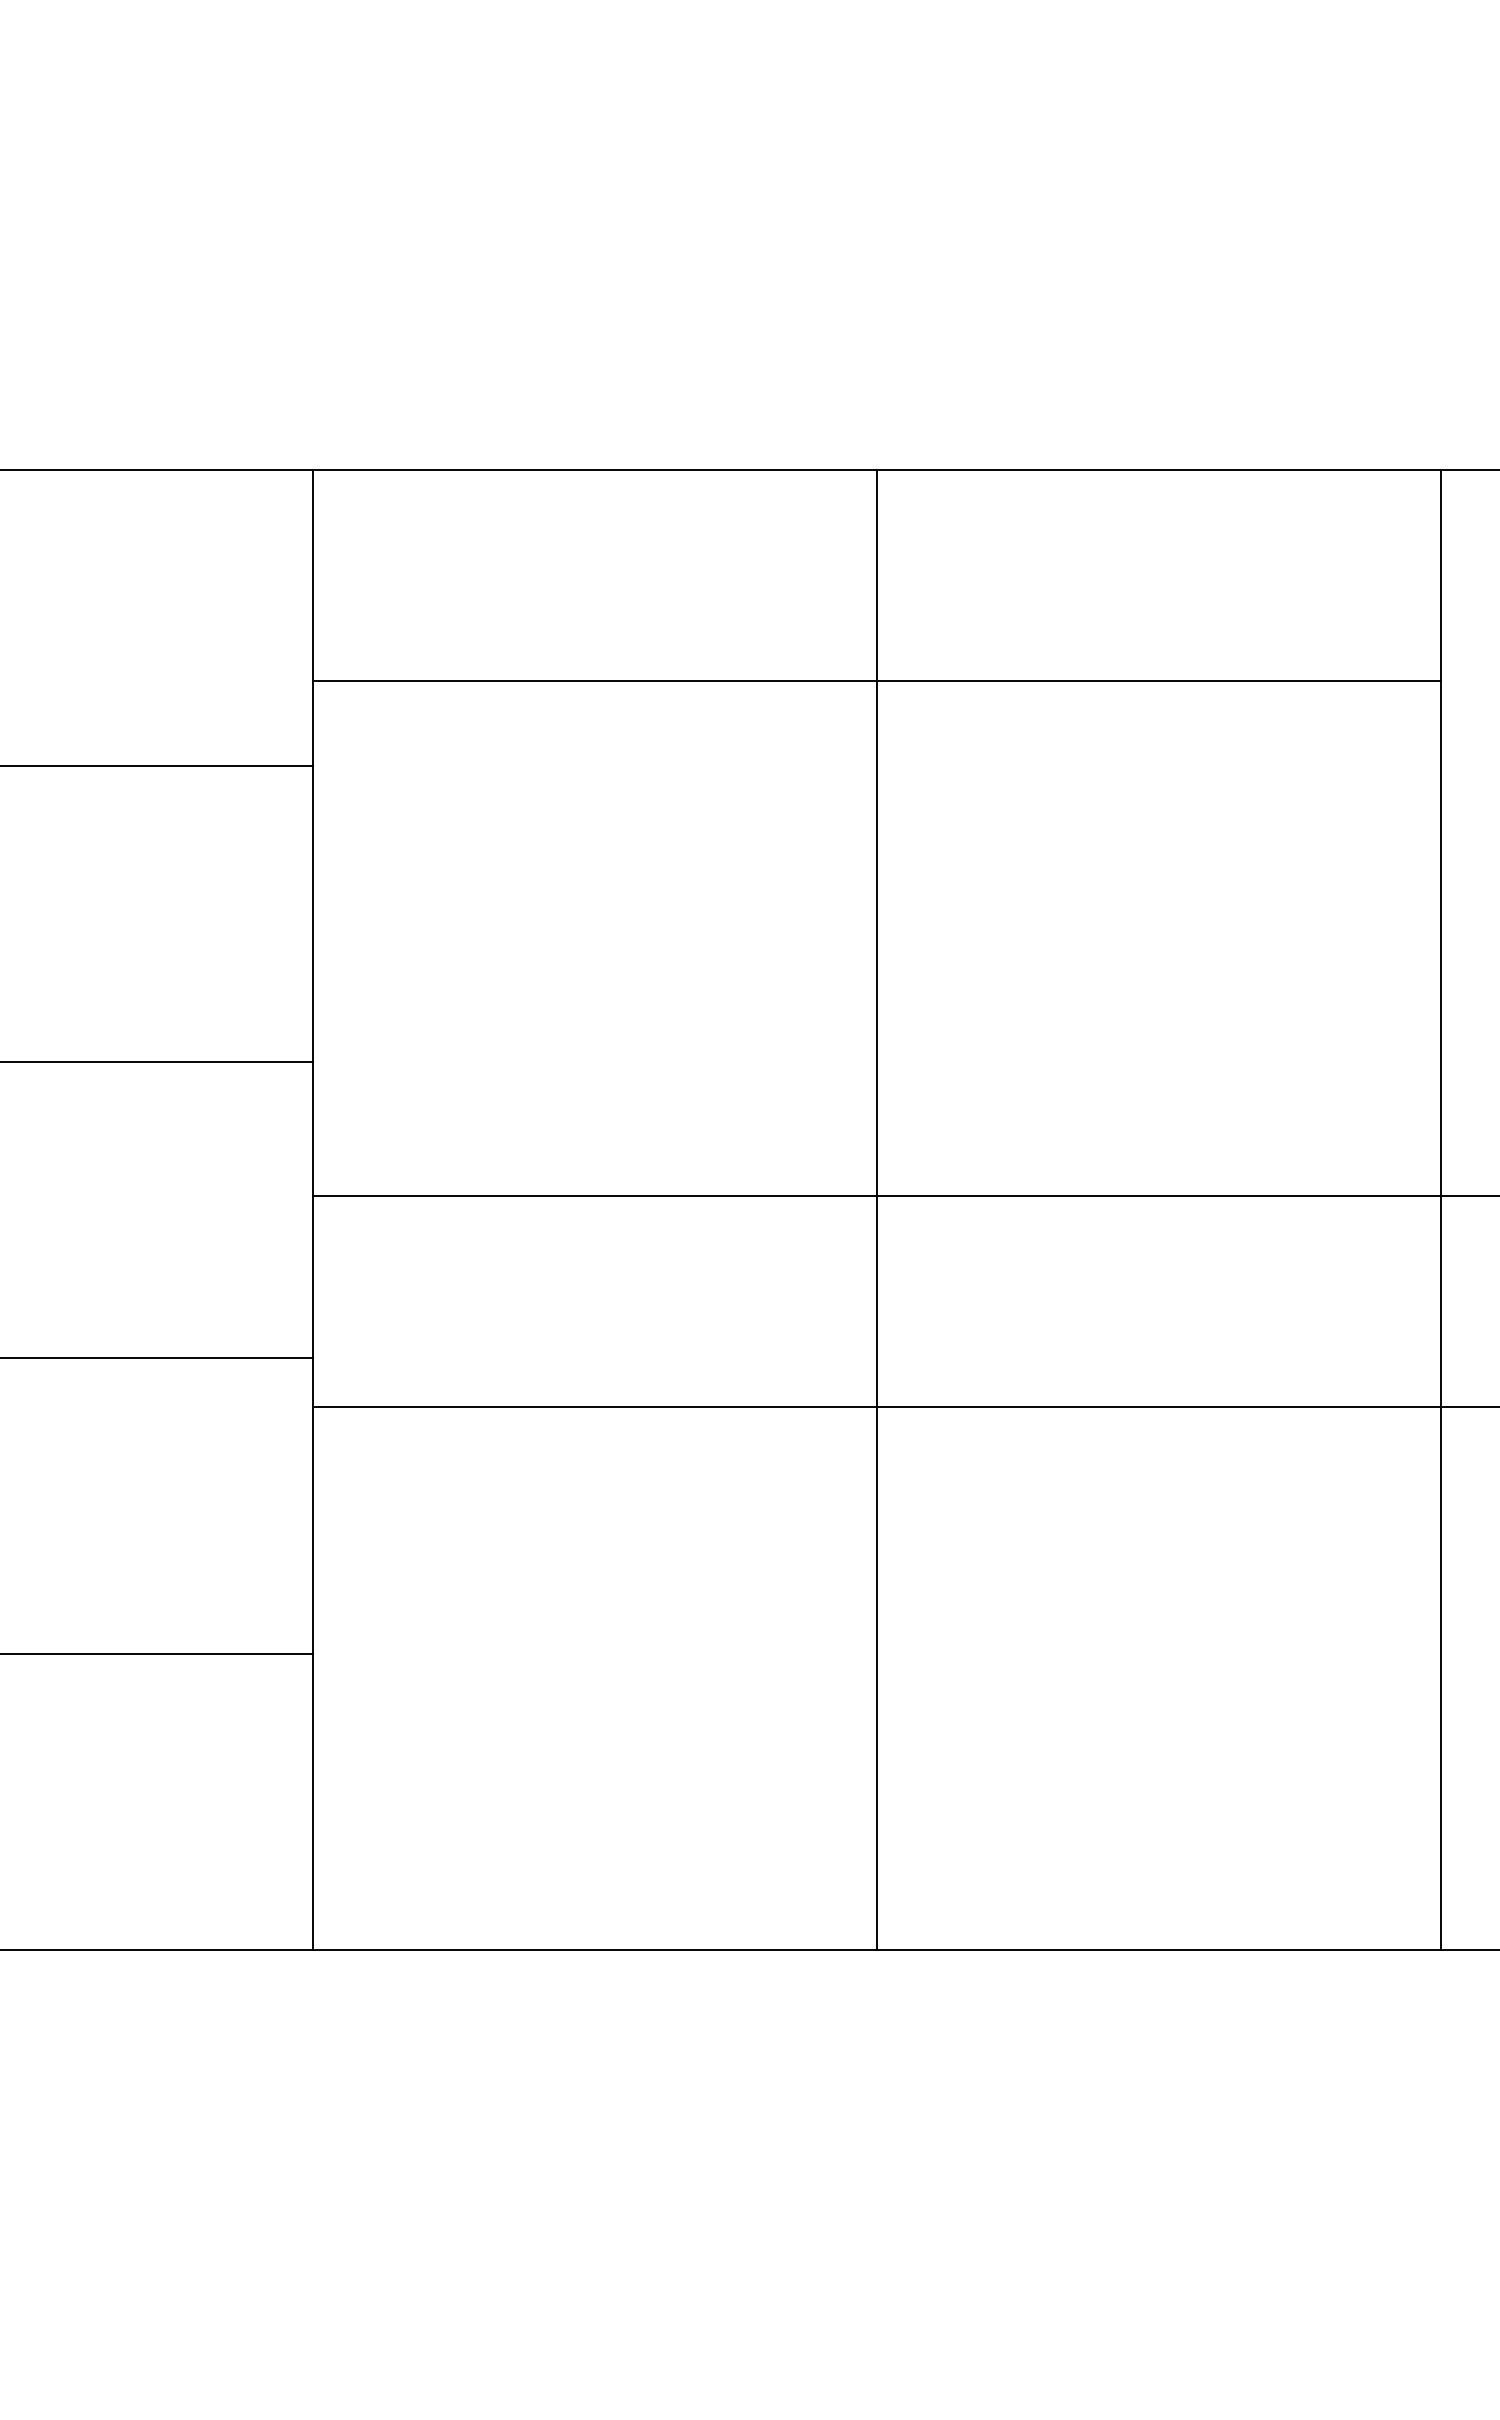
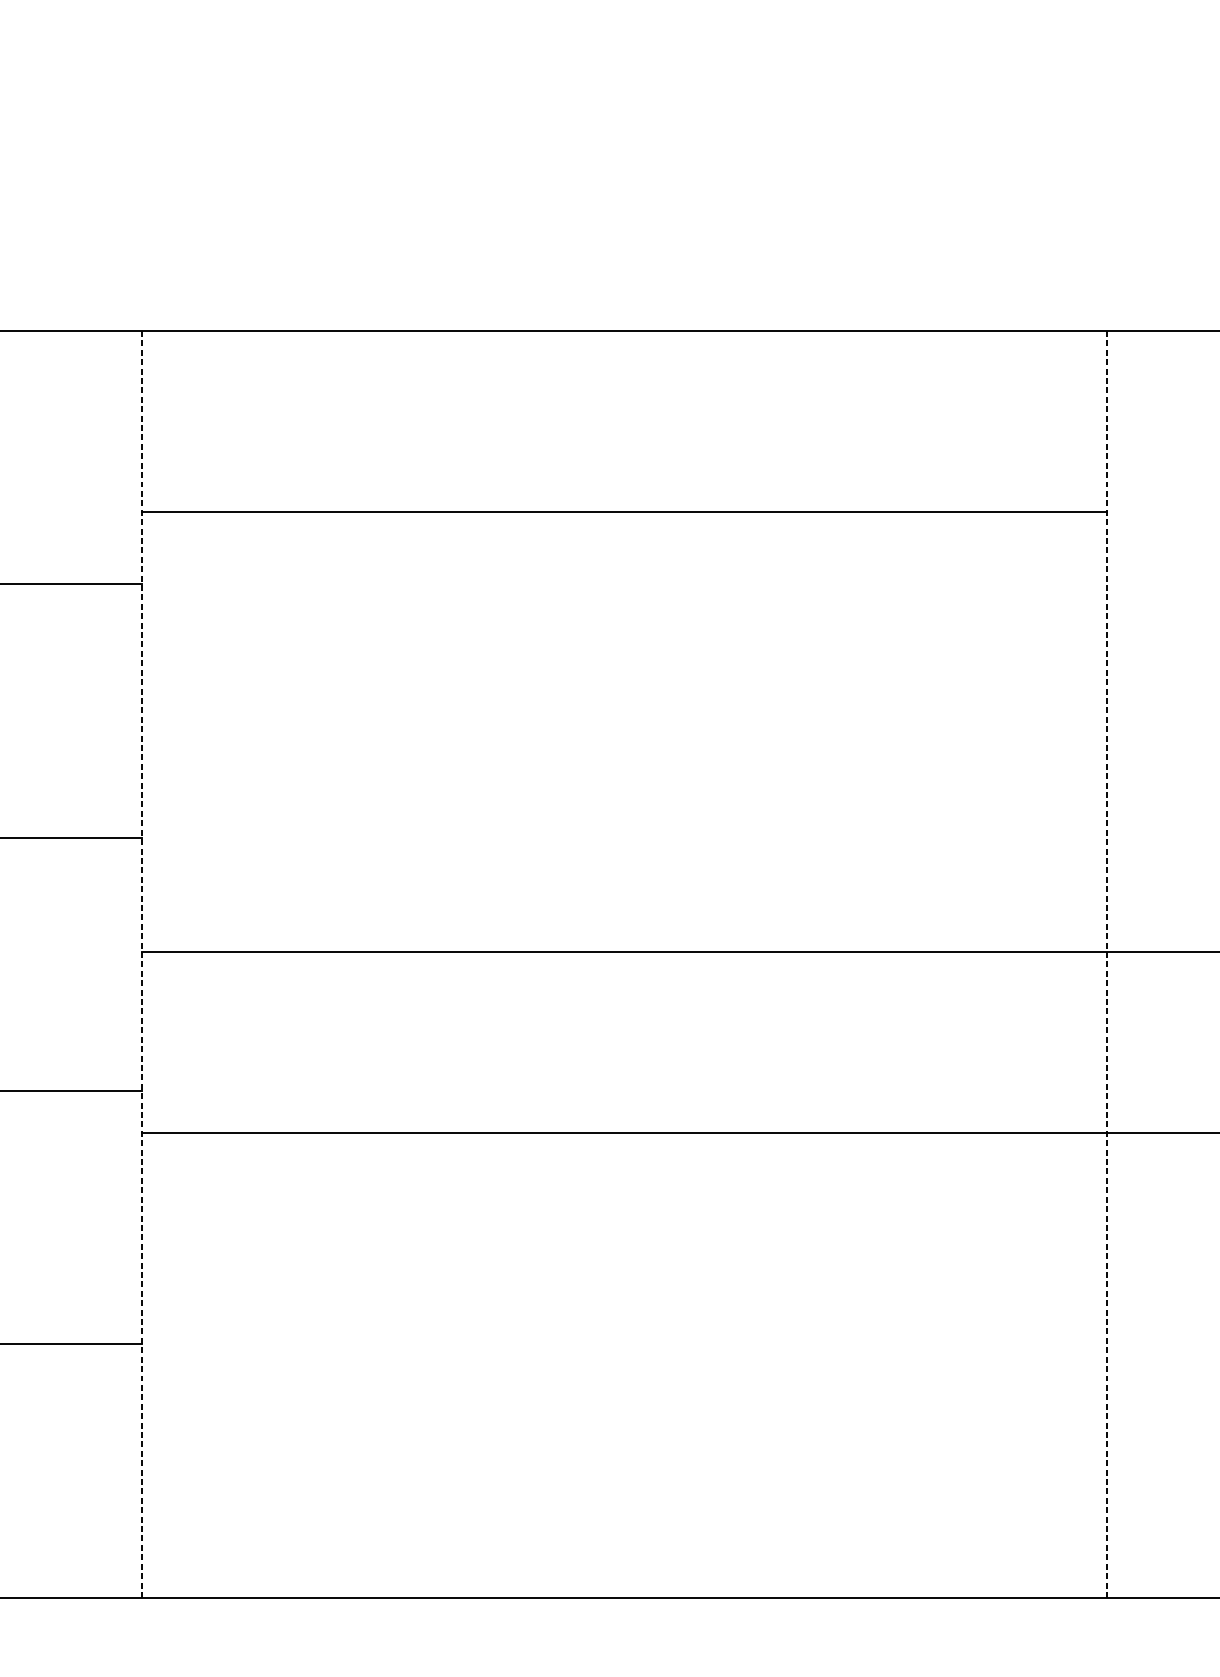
line: (876, 1209) -> (624, 963), removed
line: (312, 1210) -> (141, 964), solid -> dashed
line: (1440, 1210) -> (1106, 964), solid -> dashed

